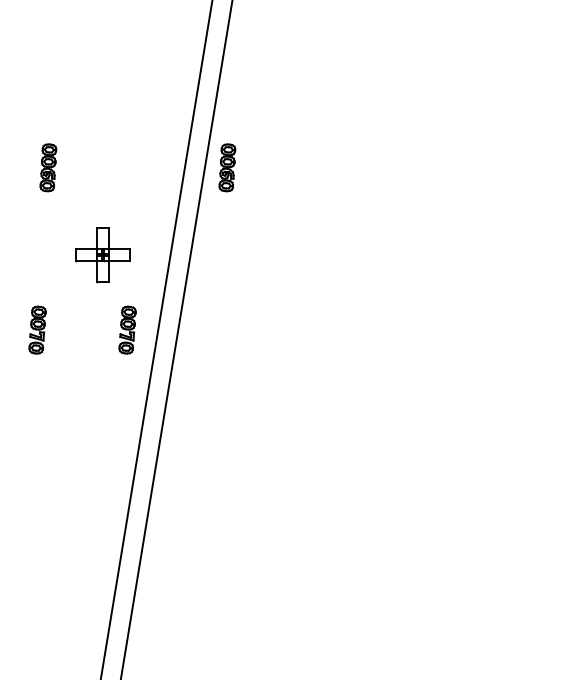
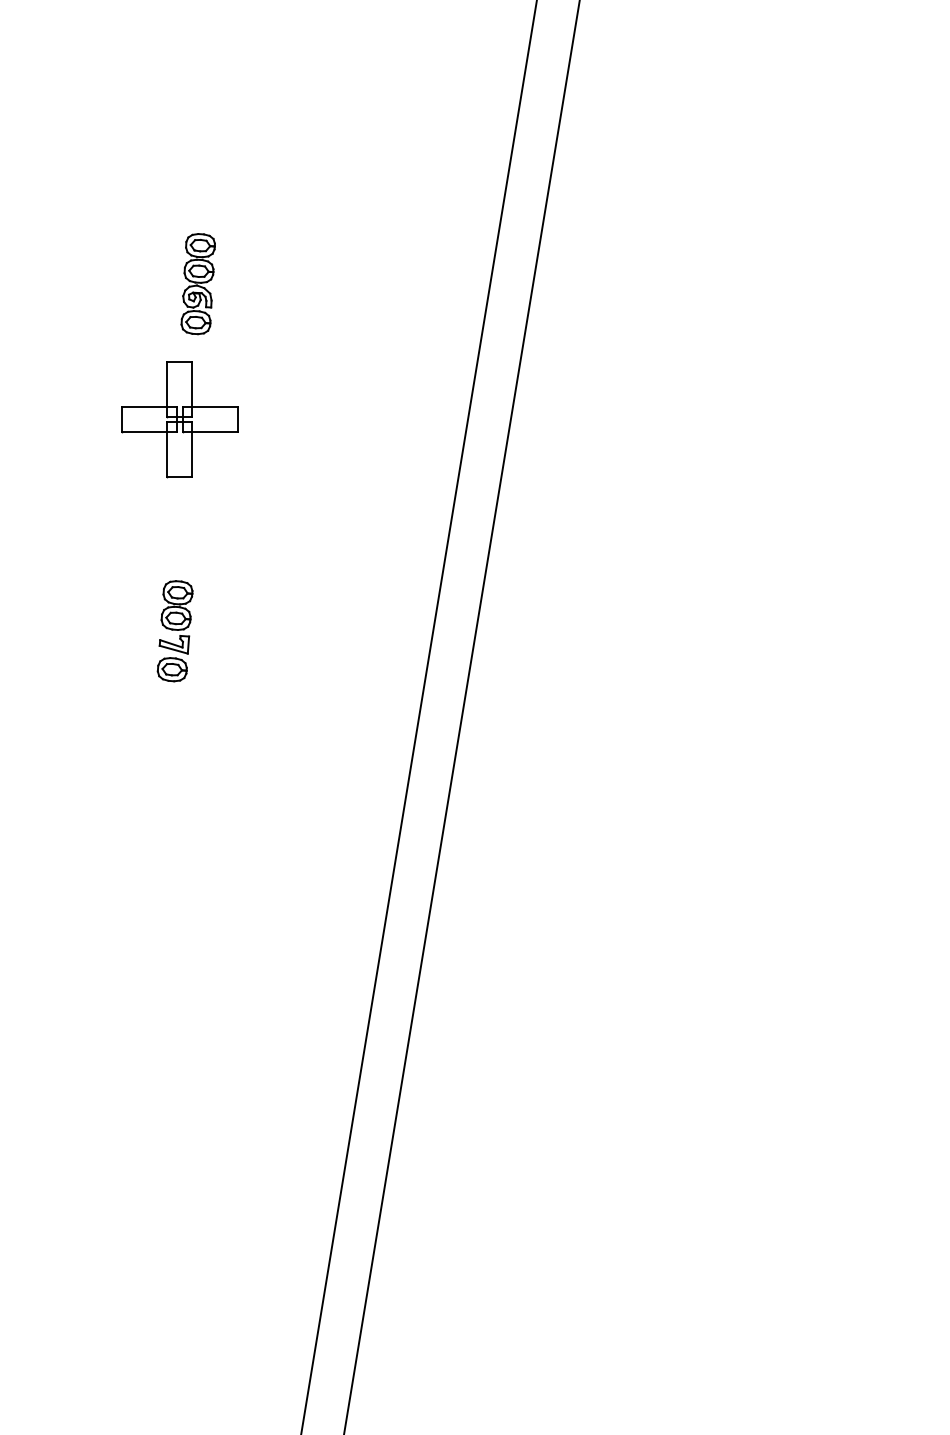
part: (227, 167) -> (581, 283), removed
part: (102, 255) -> (179, 420), moved
part: (127, 329) -> (367, 629), removed

